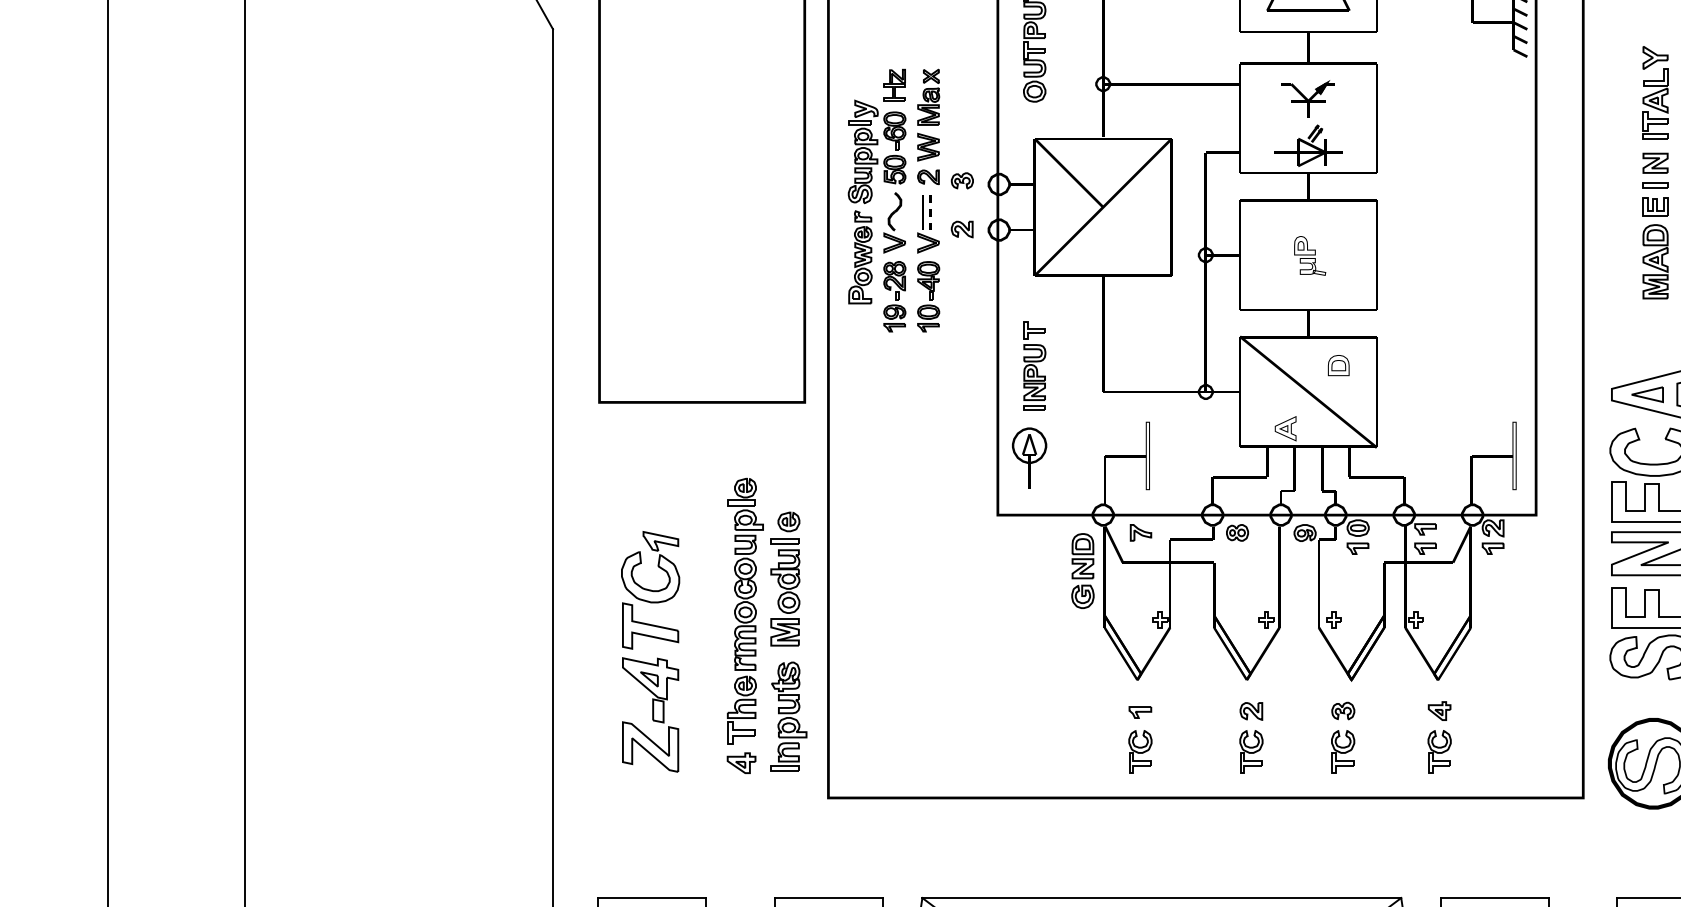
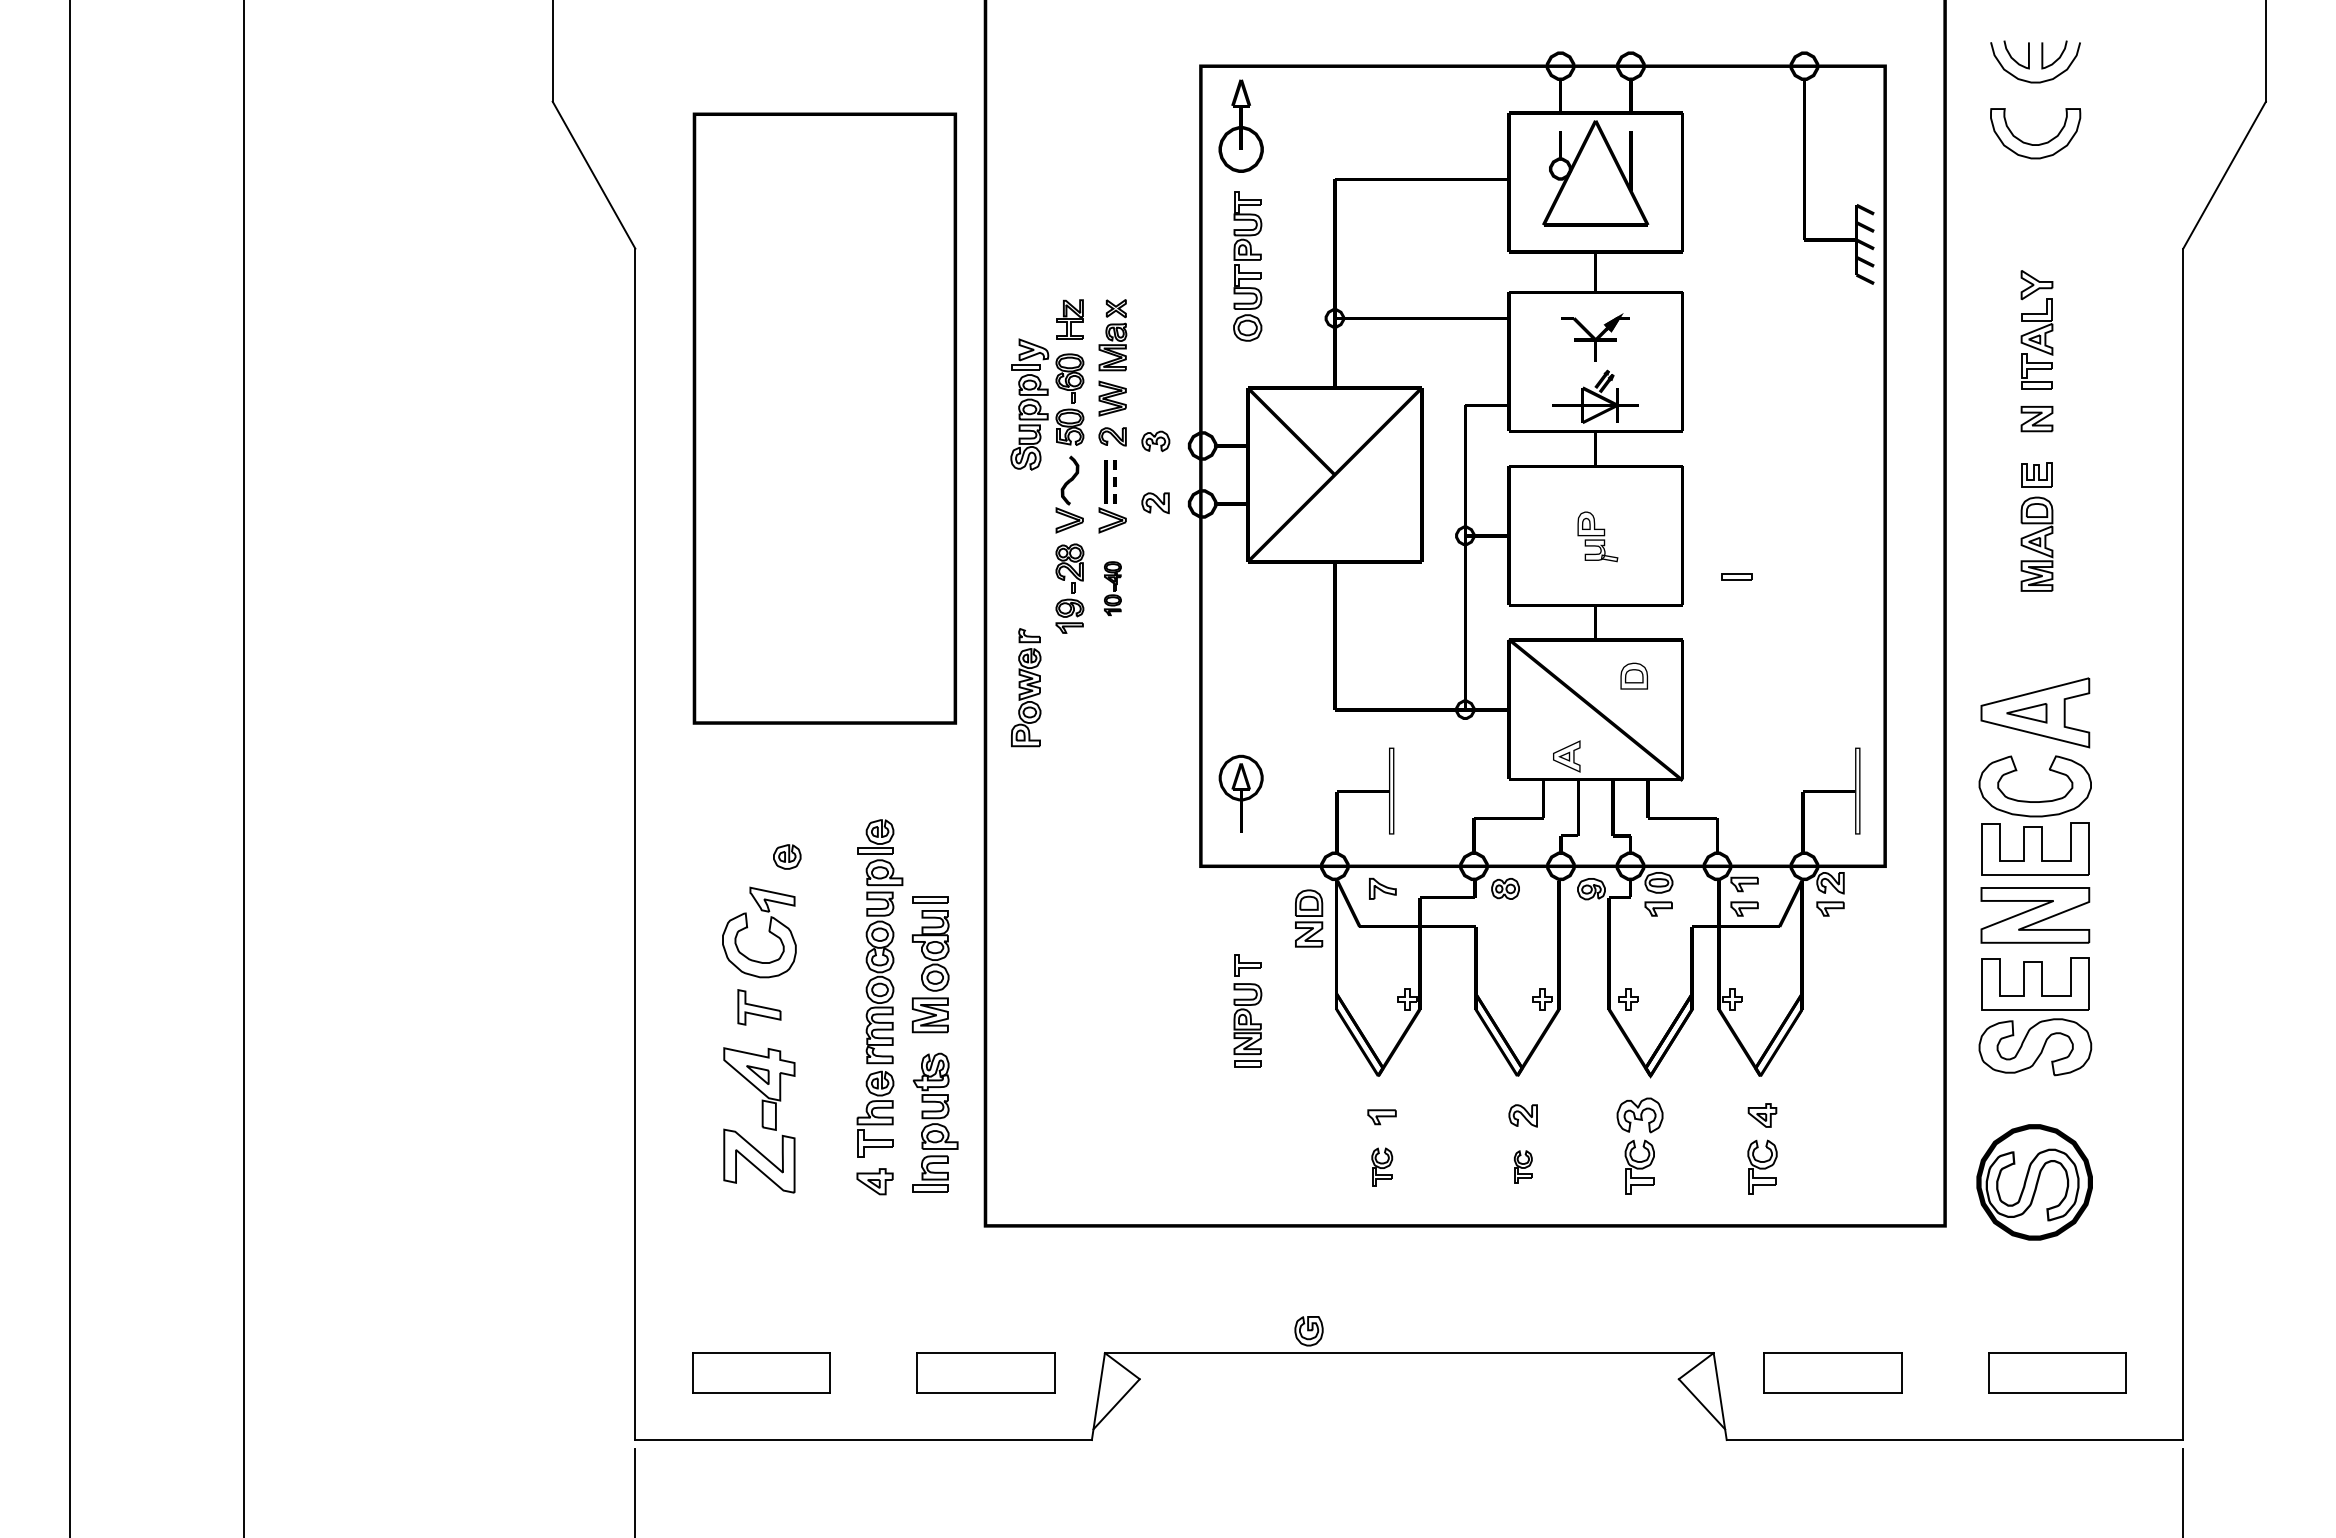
part: (1655, 184) -> (1736, 576), moved
part: (860, 257) -> (1026, 687), moved
part: (928, 296) -> (1112, 588), size x0.6
part: (1034, 365) -> (1247, 1010), moved
part: (789, 521) -> (787, 856), moved
part: (1082, 597) -> (1308, 1331), moved
part: (650, 626) -> (759, 1007), size x0.6
part: (1342, 711) -> (1639, 1115), size x1.6
part: (1140, 751) -> (1382, 1166), size x0.7
part: (1251, 751) -> (1523, 1166), size x0.6

